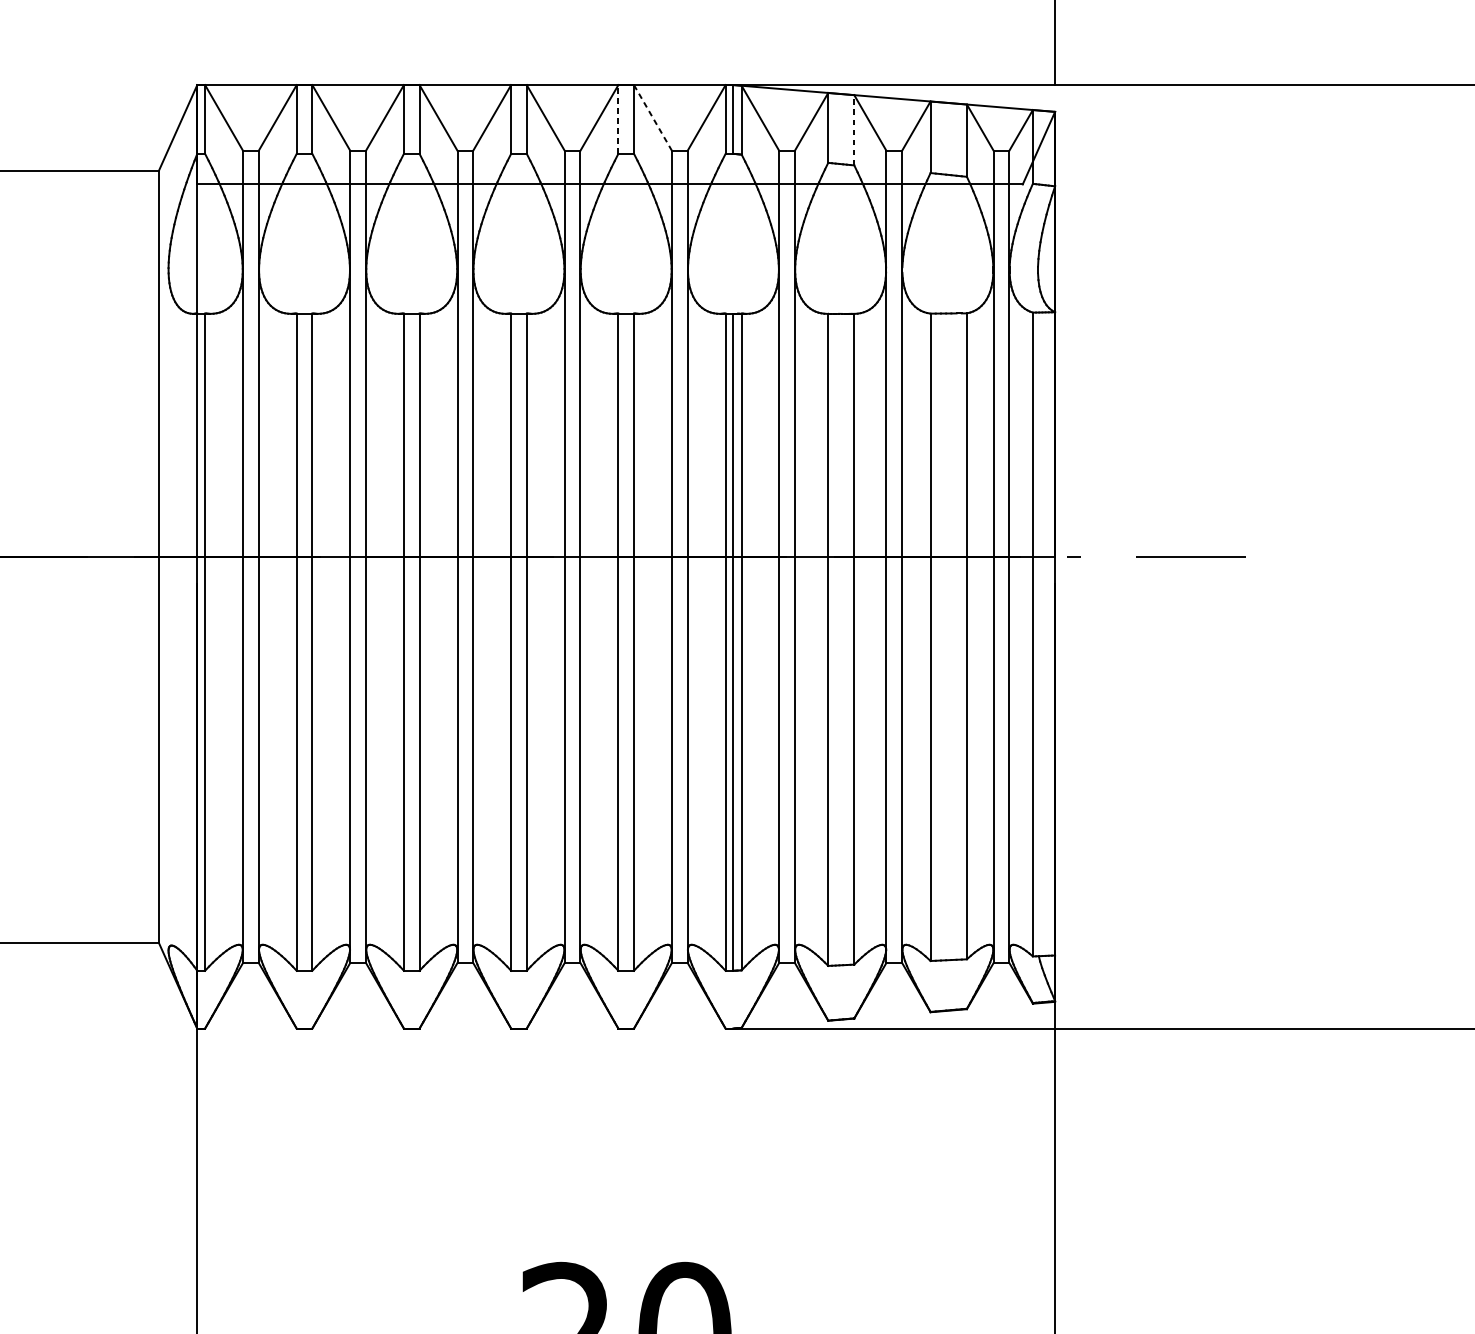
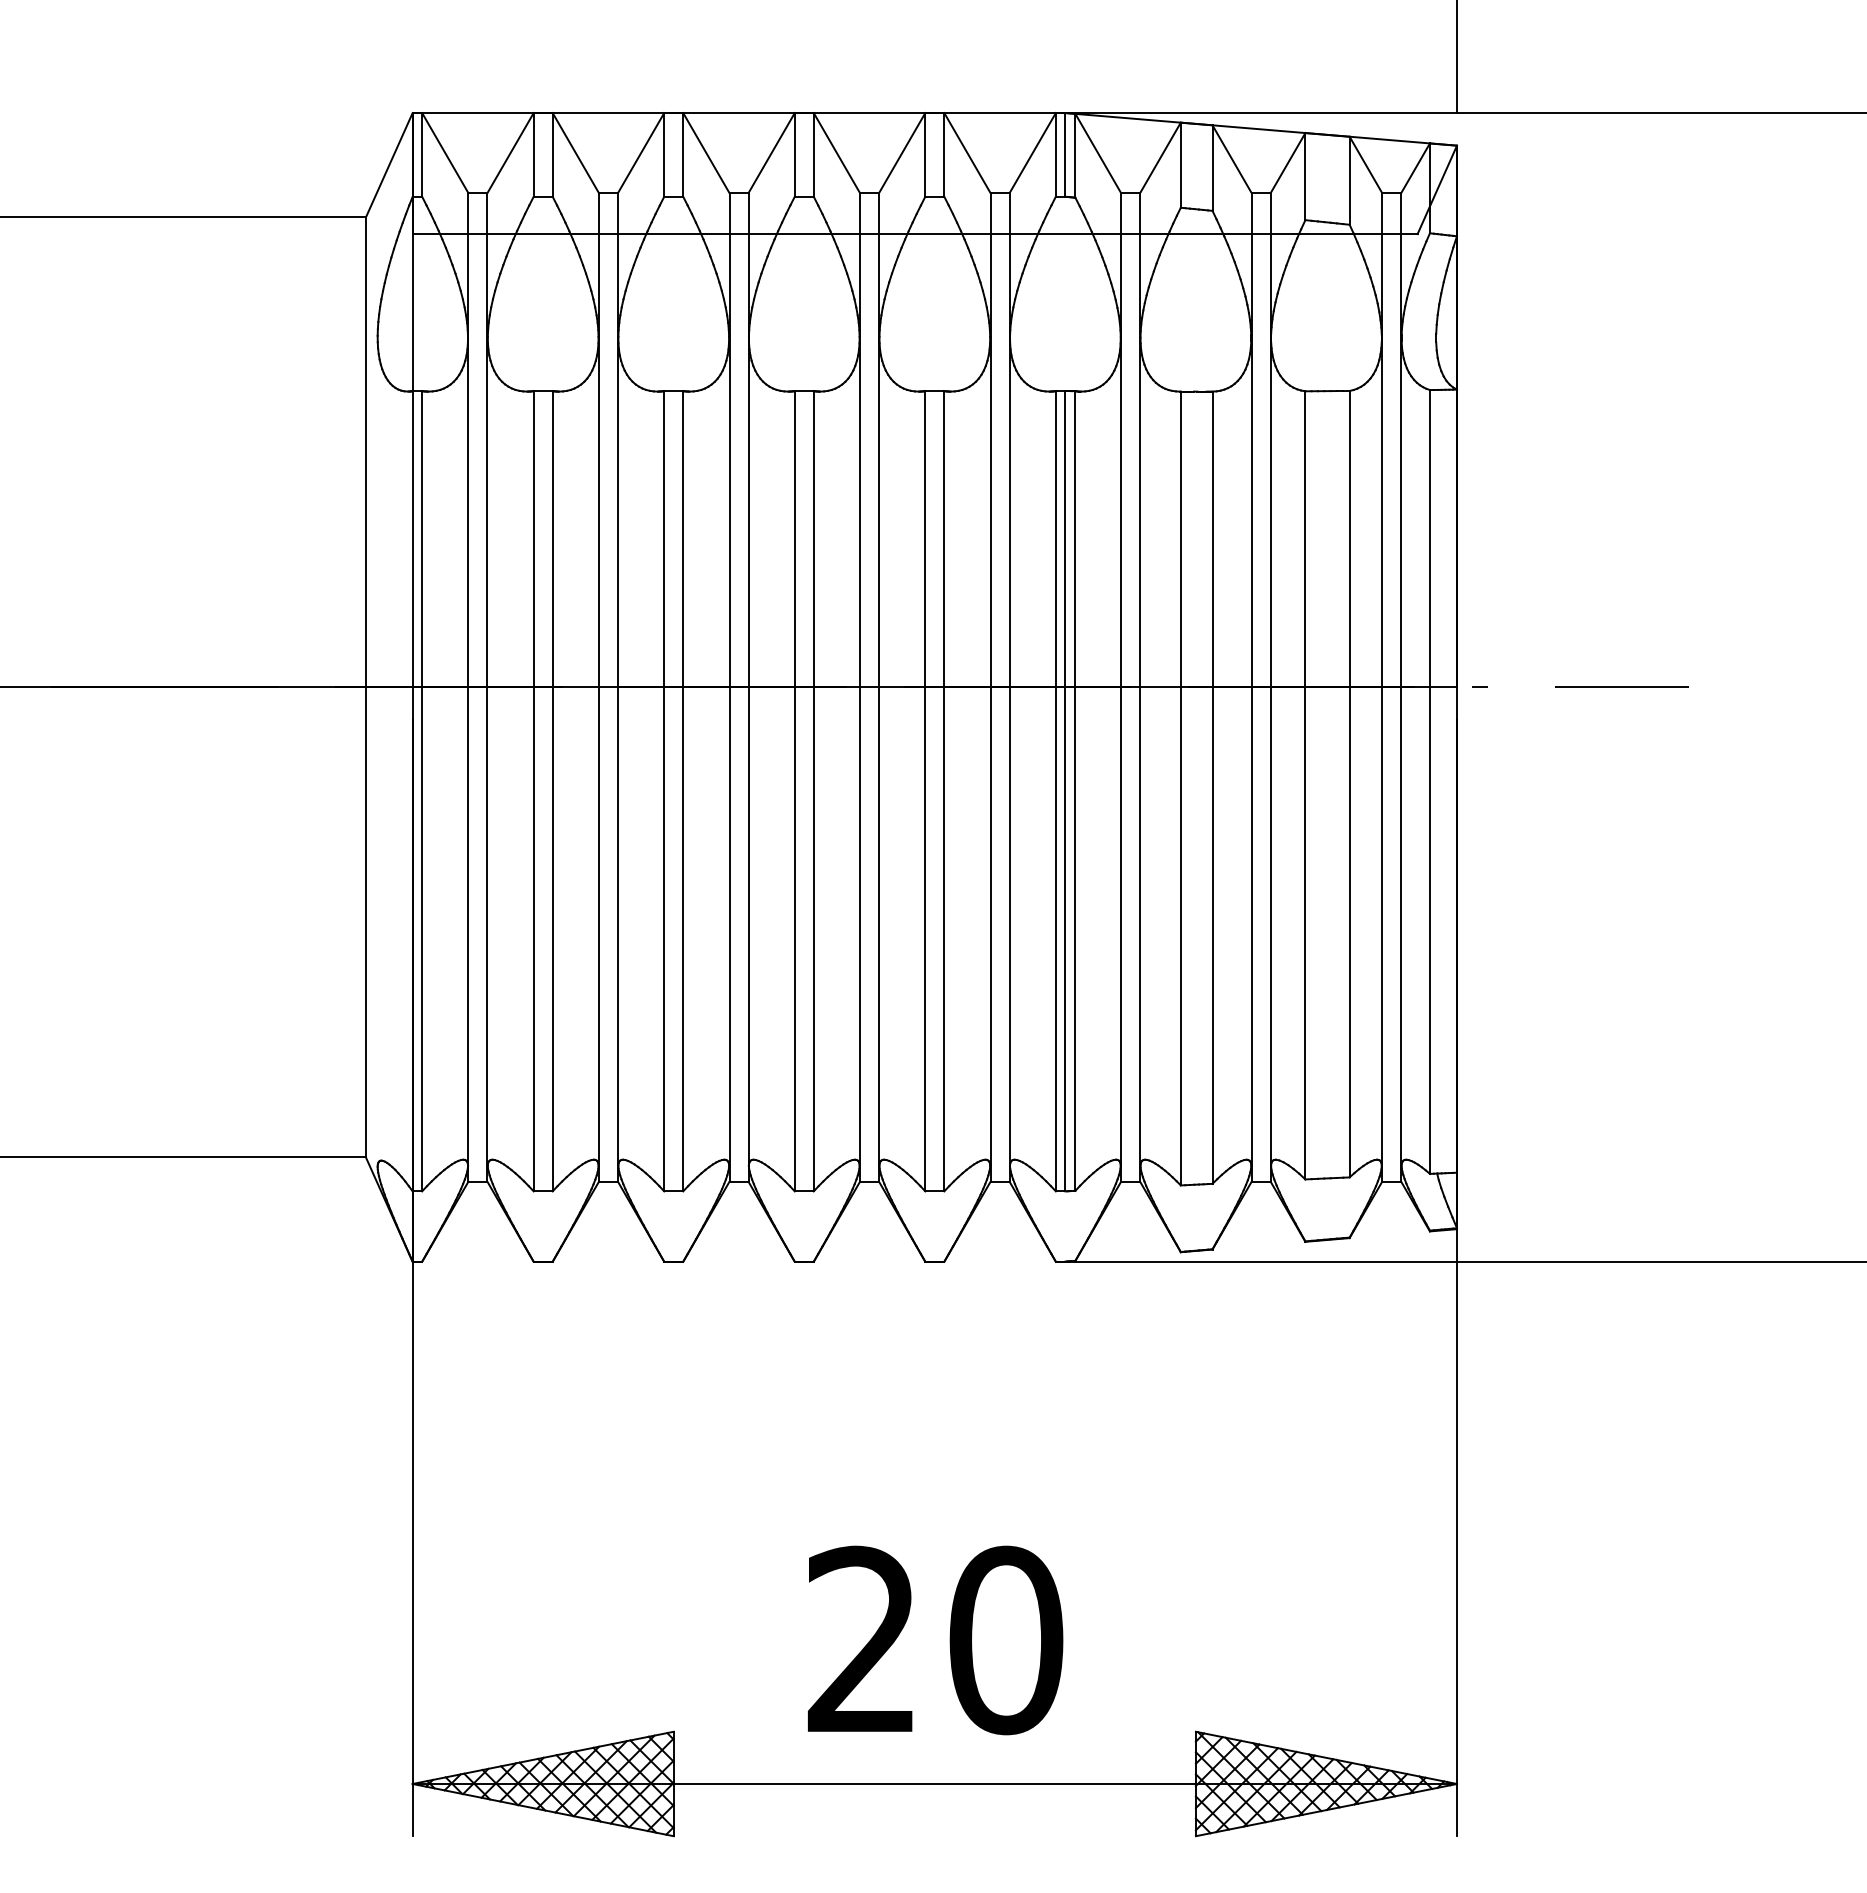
line: (653, 117) -> (967, 152), dashed -> solid
line: (618, 119) -> (925, 154), dashed -> solid
line: (854, 130) -> (1212, 168), dashed -> solid

